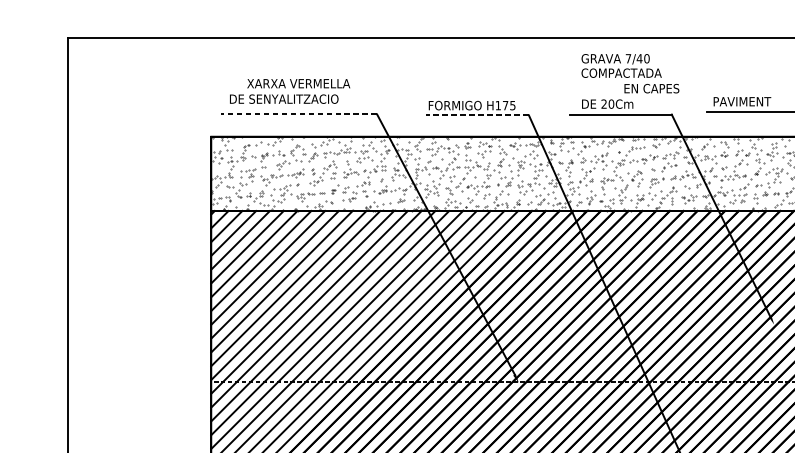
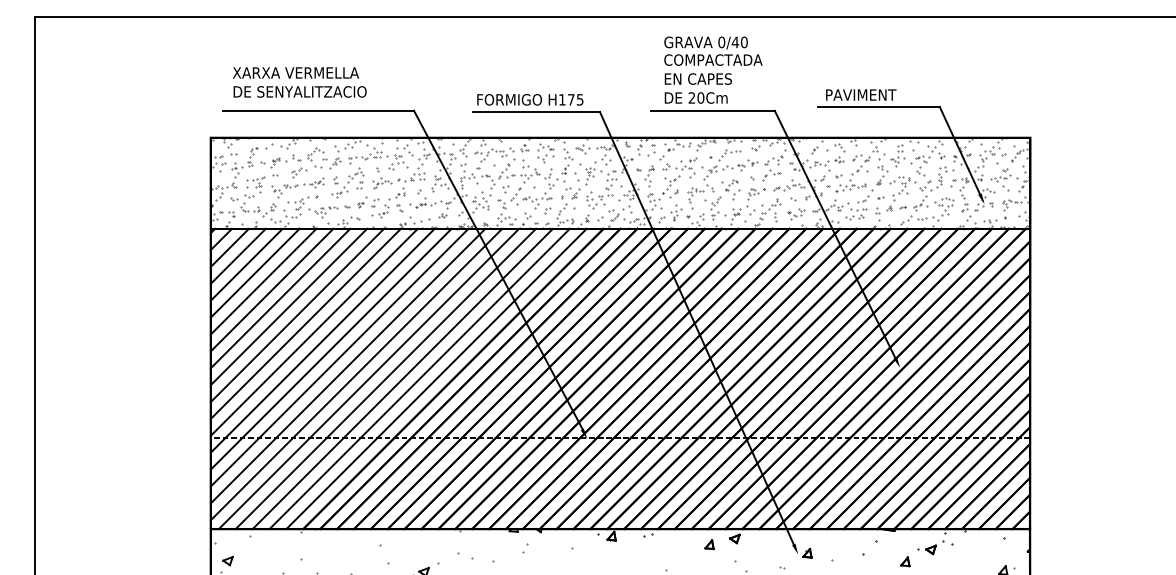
text: (628, 58) -> (721, 42), 7/40 -> 0/40
text: (298, 83) -> (295, 72), moved
text: (651, 88) -> (697, 78), moved
line: (299, 114) -> (318, 110), dashed -> solid
line: (477, 115) -> (536, 111), dashed -> solid

